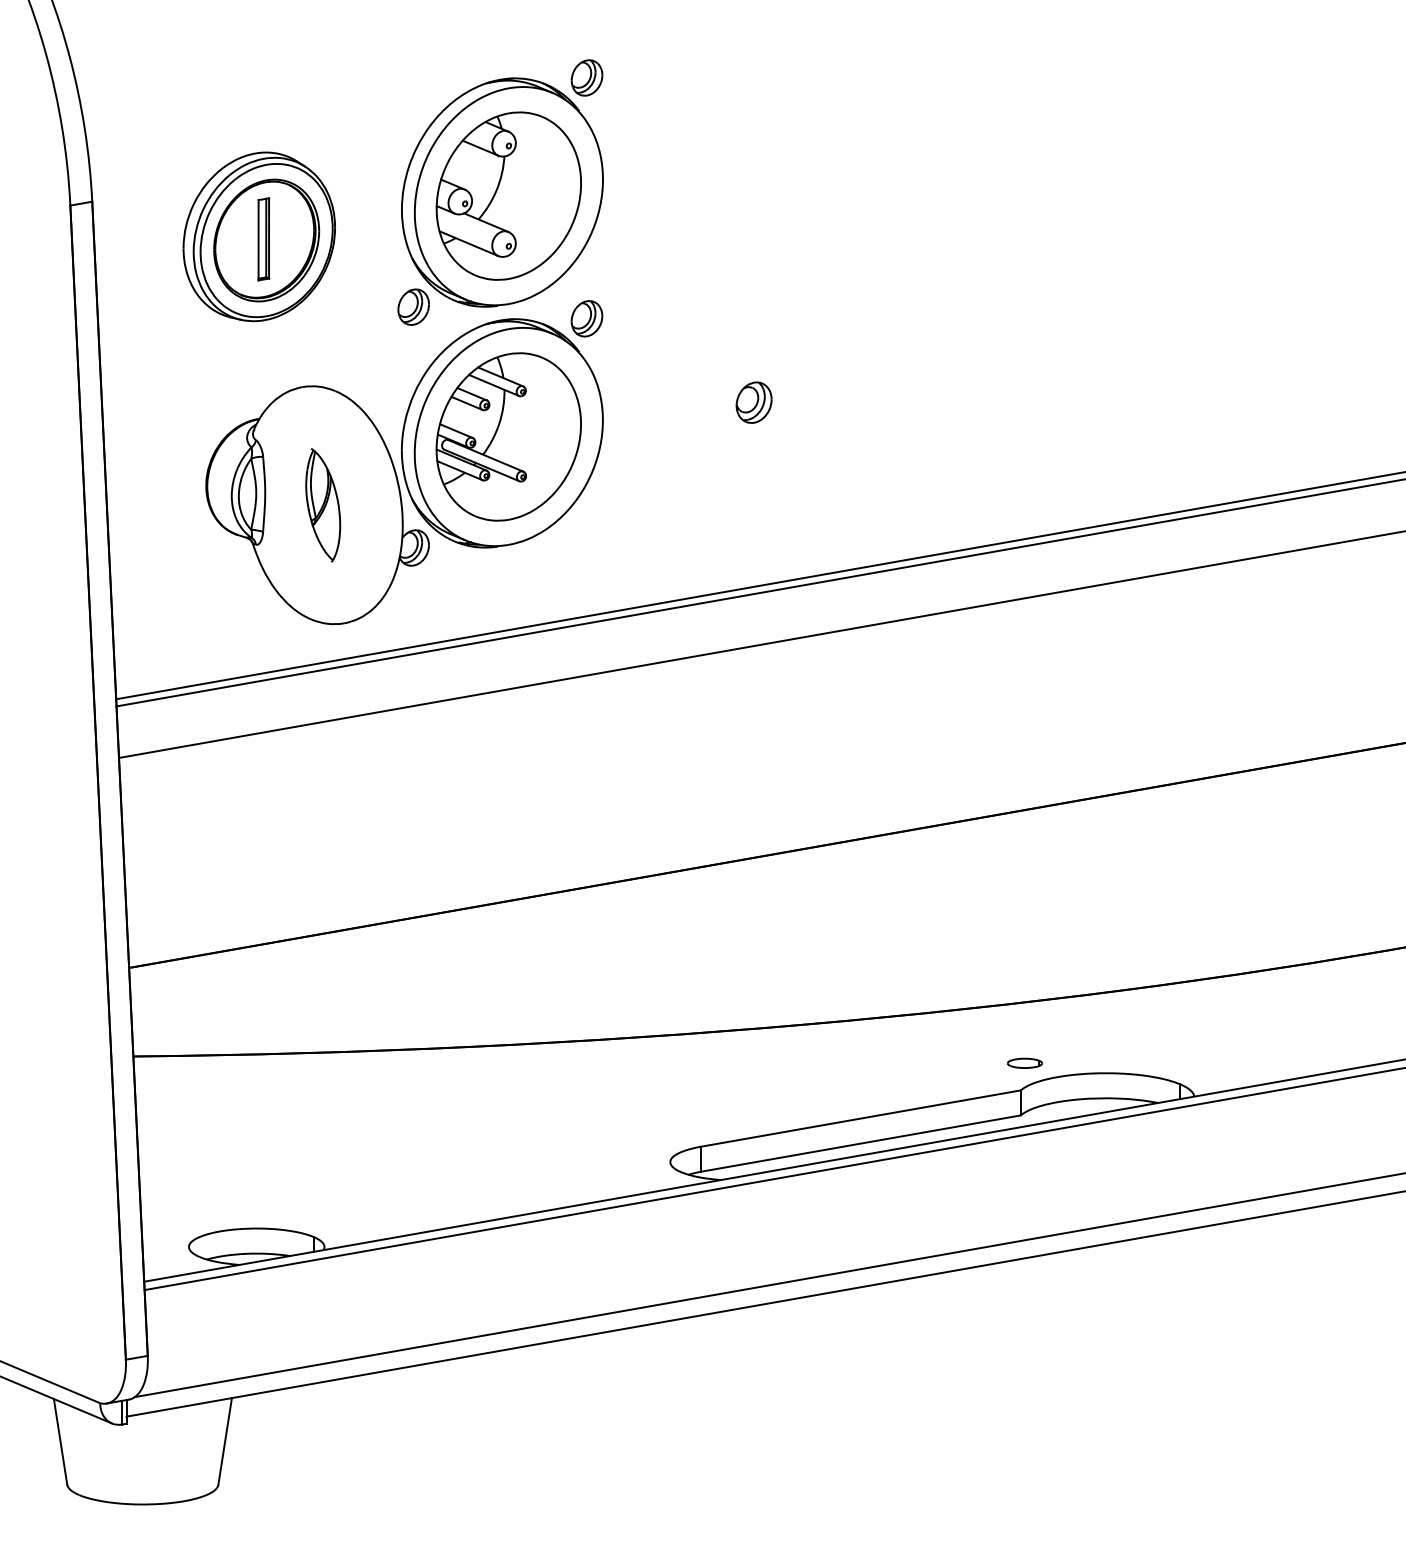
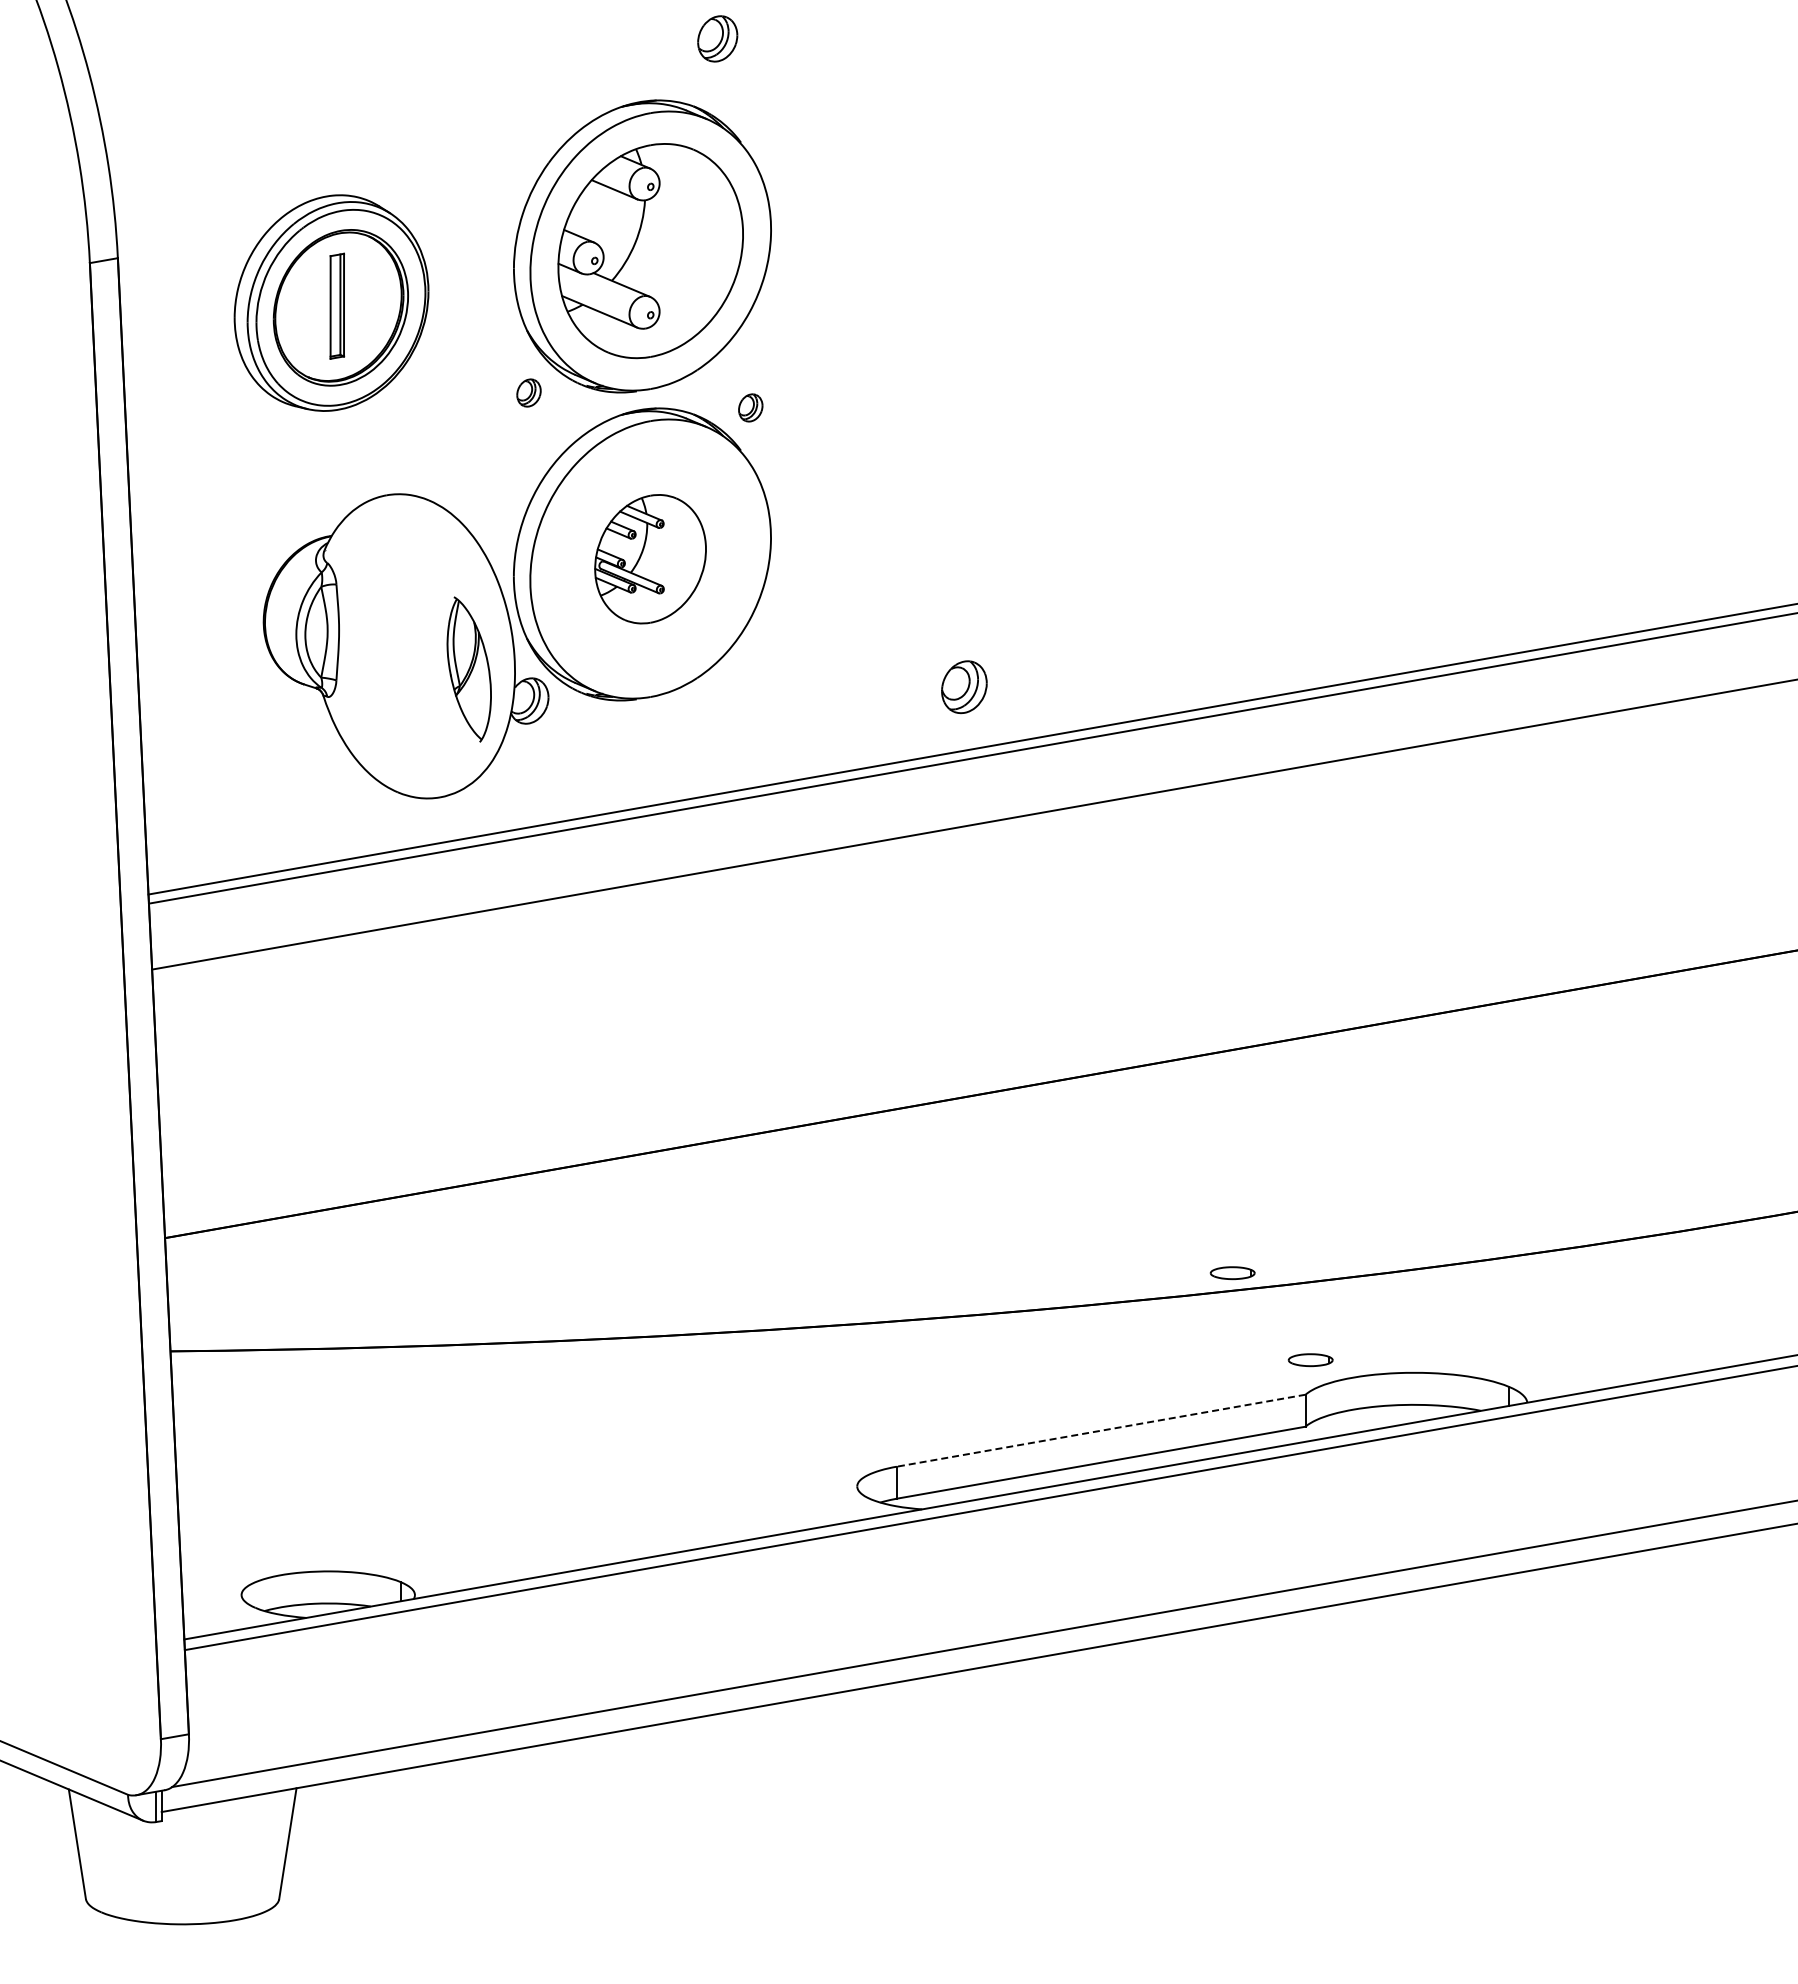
part: (586, 77) -> (717, 38), moved
part: (413, 306) -> (528, 392), size x0.6
part: (586, 318) -> (750, 407), size x0.6
part: (754, 402) -> (964, 687), moved
part: (508, 437) -> (650, 559), size x0.6
part: (322, 505) -> (468, 669), moved
part: (963, 995) -> (1232, 1273), added
line: (861, 1118) -> (1101, 1430), solid -> dashed

